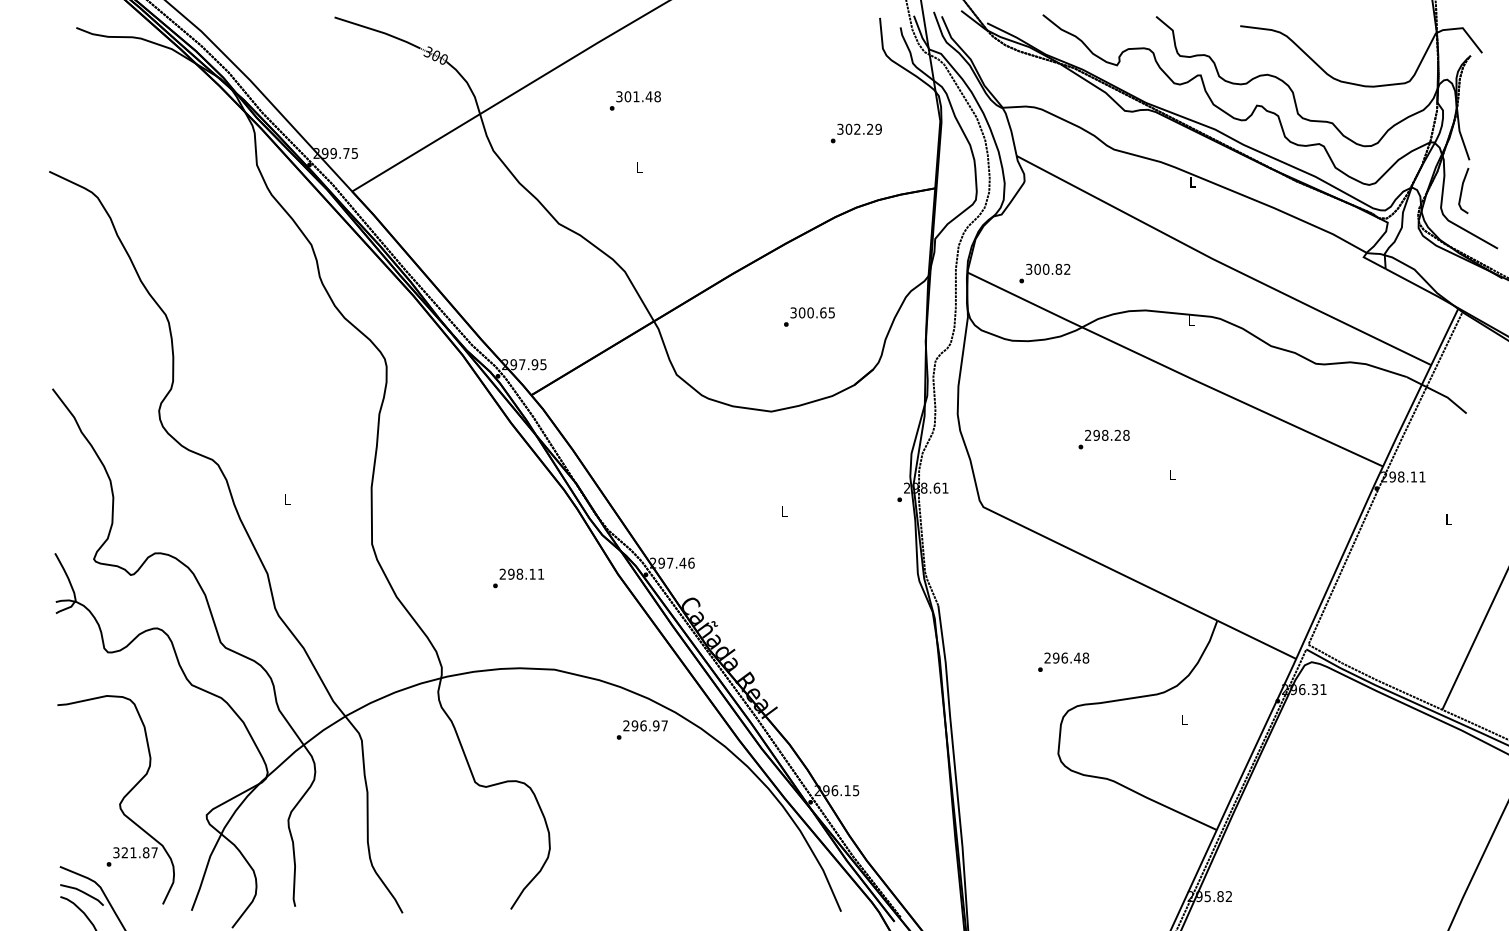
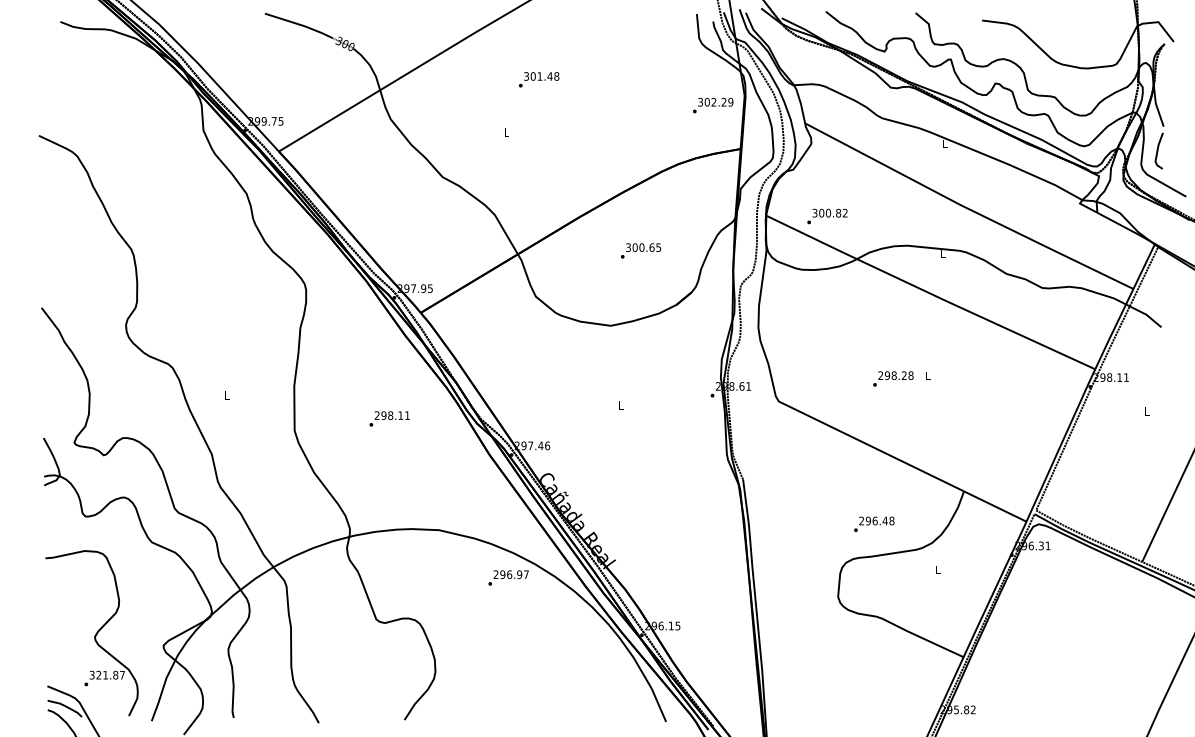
text: (635, 100) -> (539, 79), moved
text: (856, 133) -> (713, 105), moved
text: (1104, 438) -> (893, 378), moved
text: (518, 577) -> (389, 418), moved
text: (1063, 661) -> (874, 523), moved

